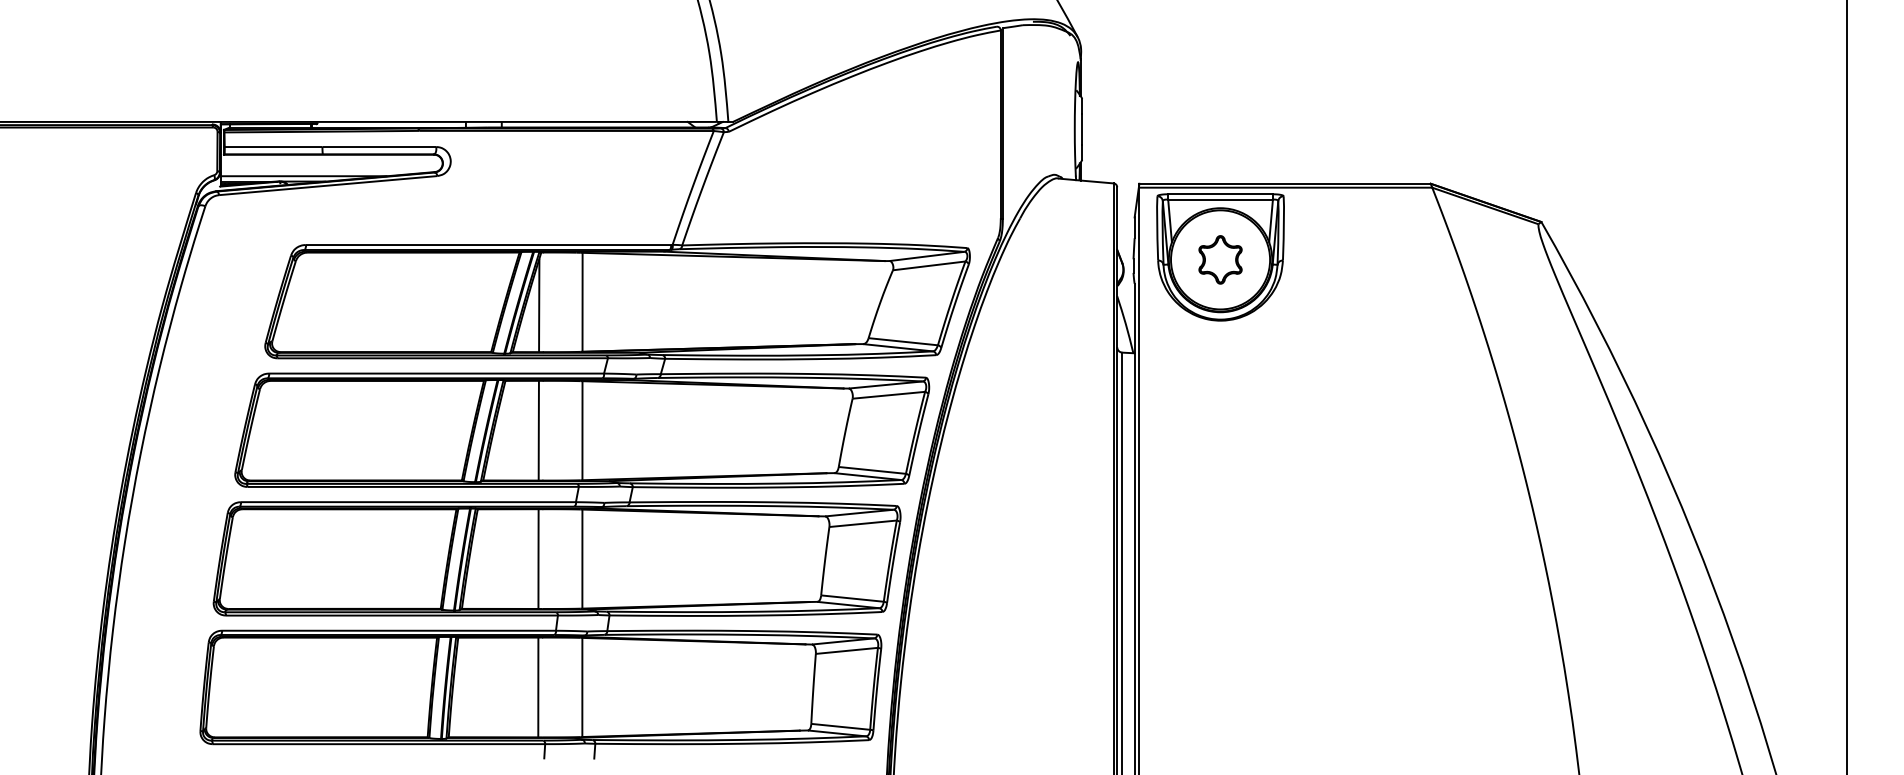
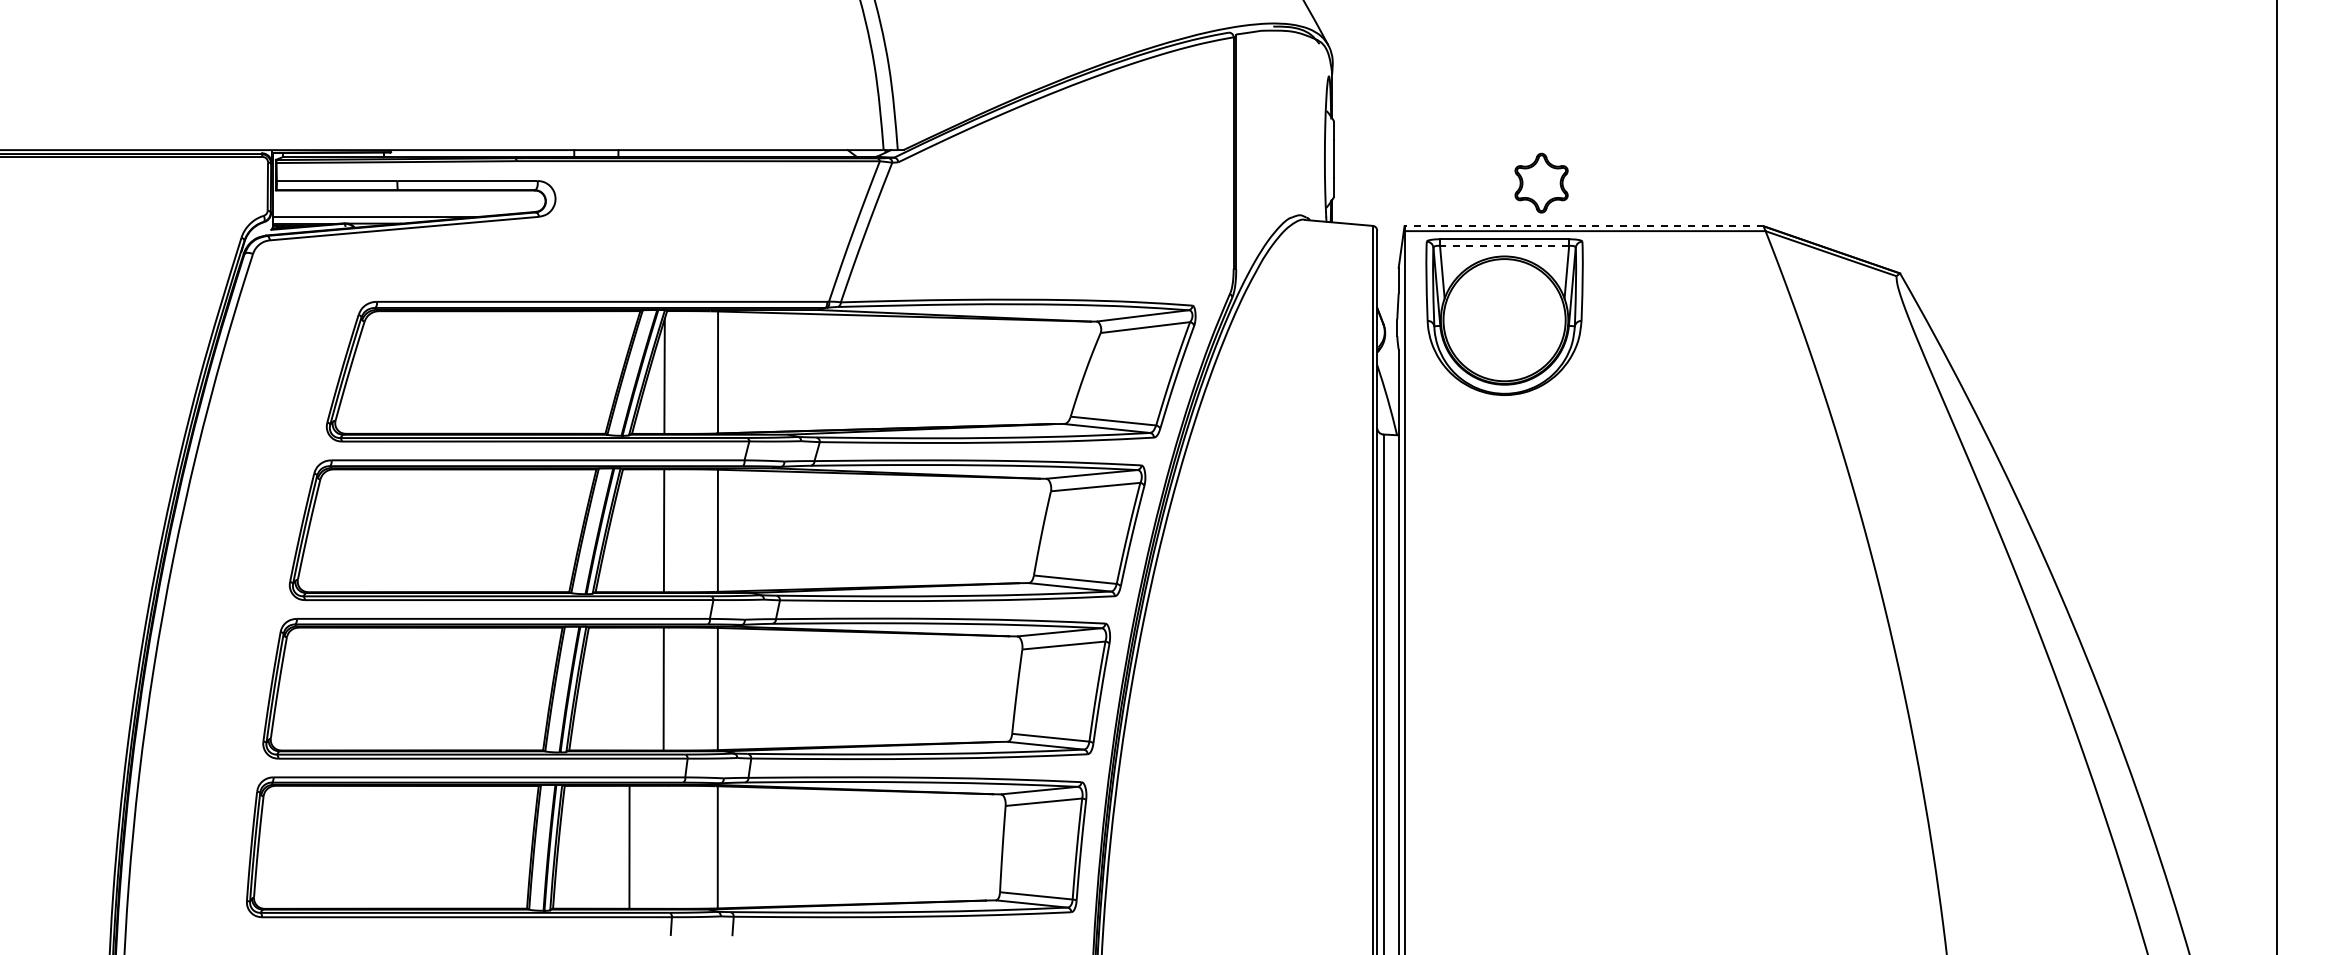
line: (1285, 183) -> (1584, 226), solid -> dashed
line: (1220, 199) -> (1504, 245), solid -> dashed
part: (1220, 259) -> (1541, 182), moved
line: (538, 686) -> (629, 846), moved

